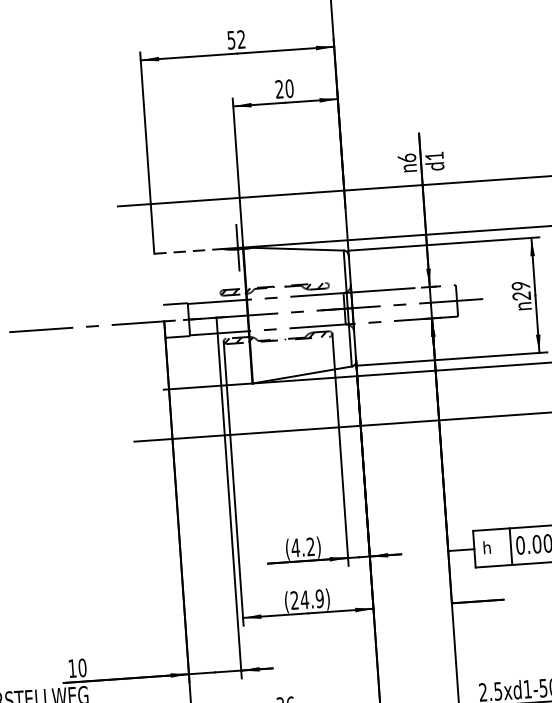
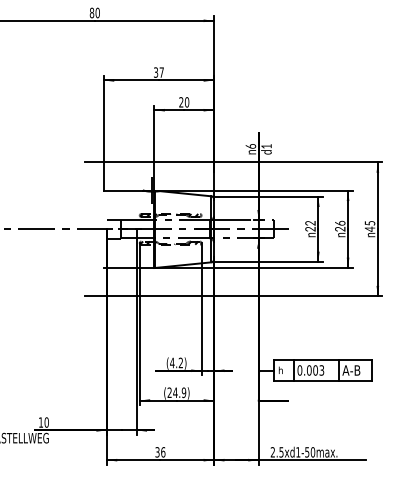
text: (235, 39) -> (158, 72), 52 -> 37
line: (188, 251) -> (123, 190), dashed -> solid
text: (522, 286) -> (311, 223), 29 -> 22

